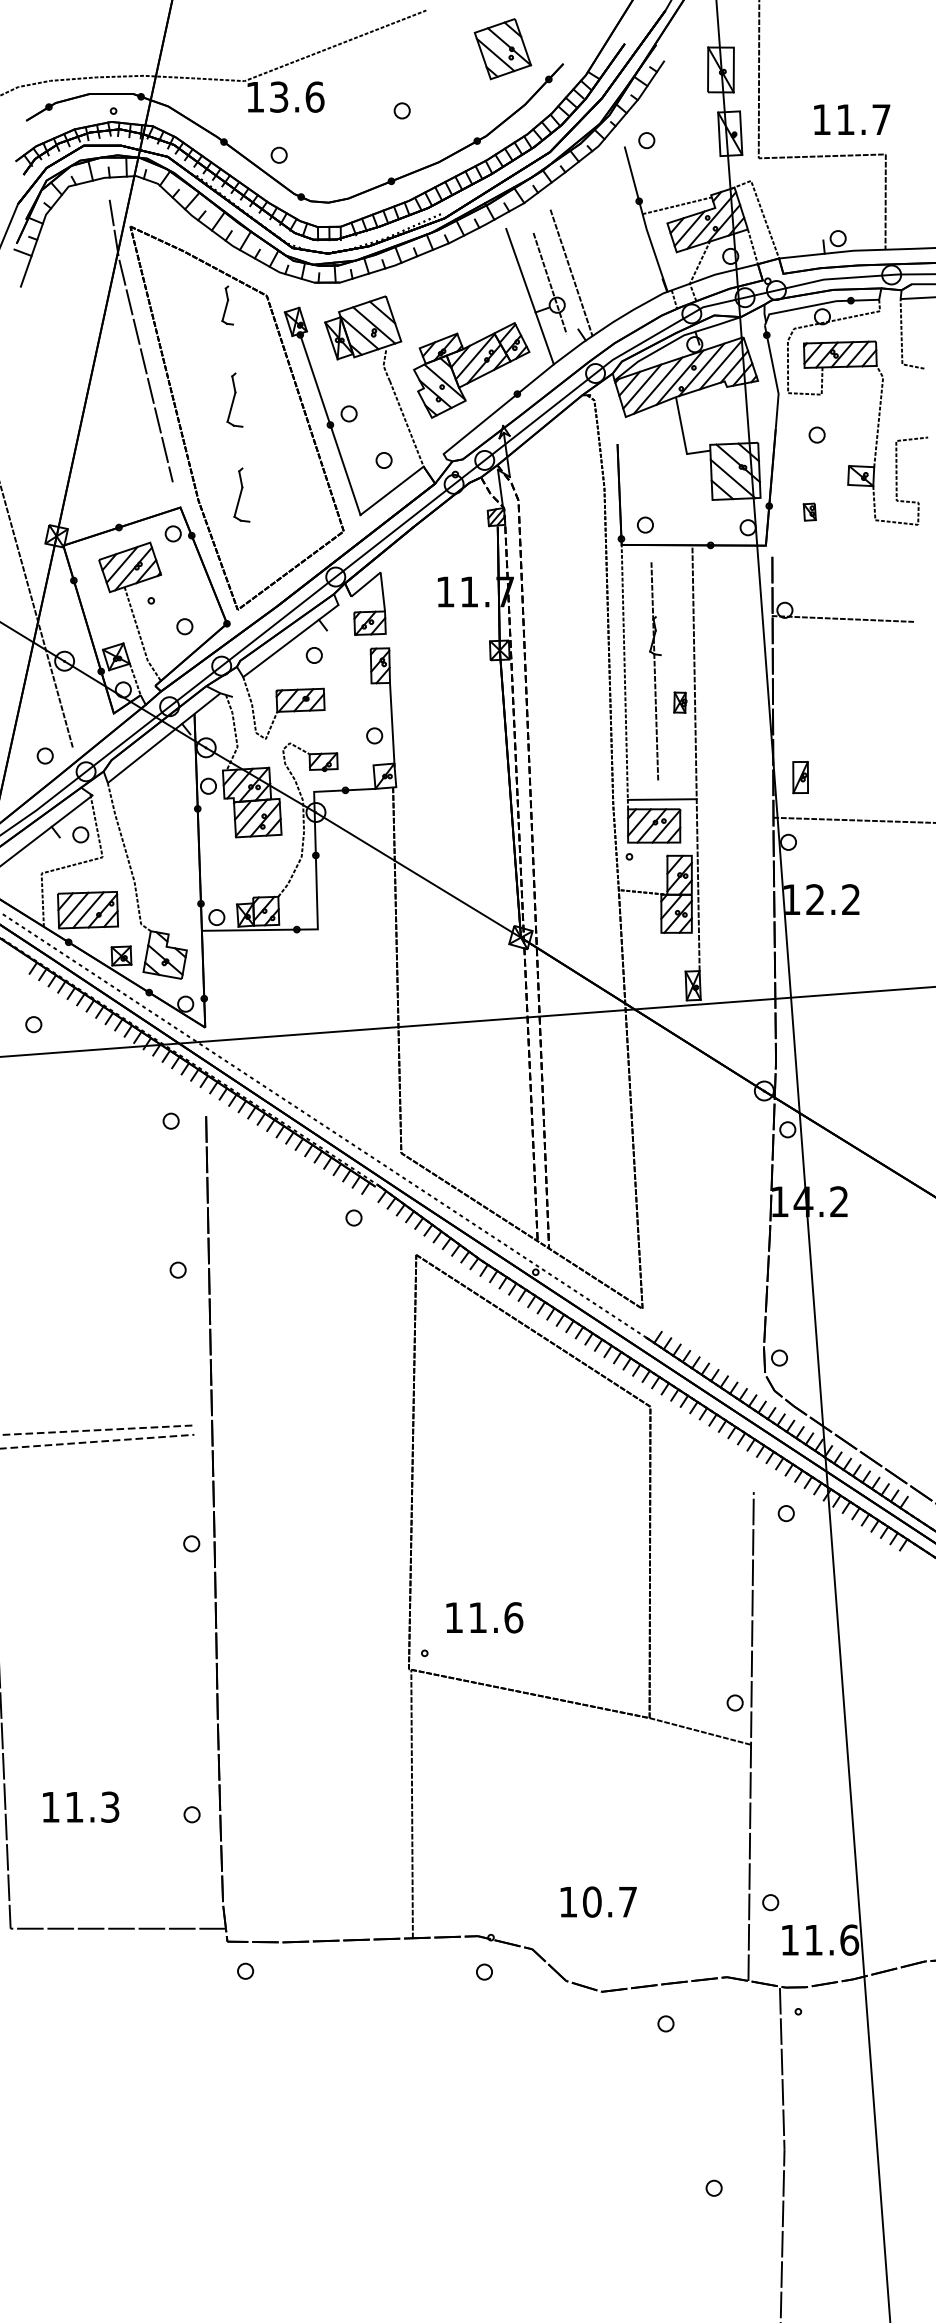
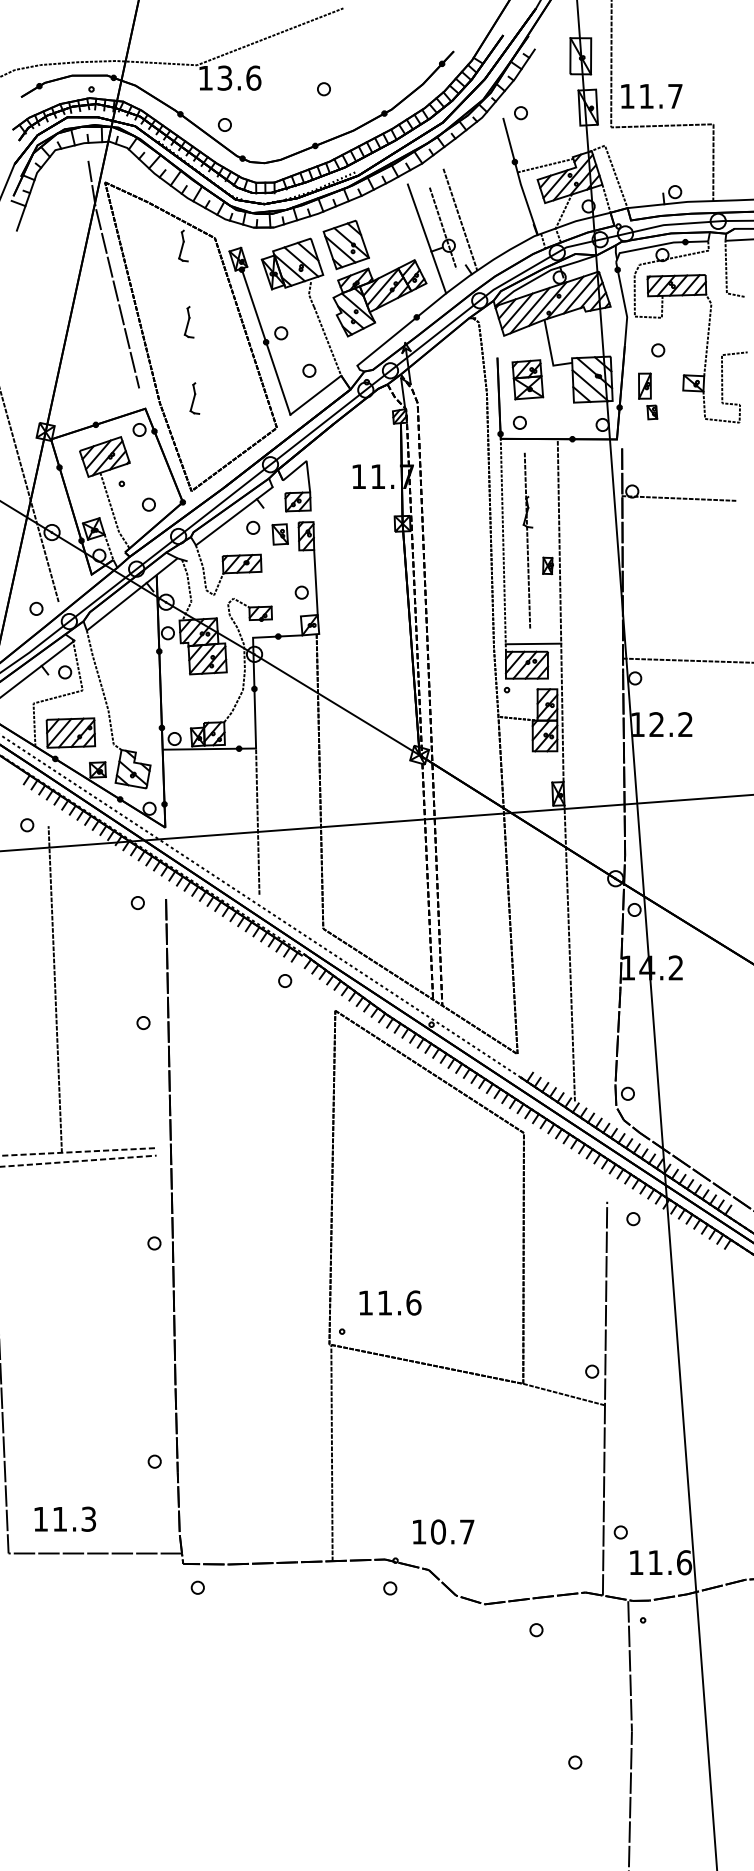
part: (502, 49) -> (345, 245), moved
text: (852, 119) -> (652, 96), moved
part: (234, 400) -> (188, 322), size x0.71
part: (655, 471) -> (528, 379), added
part: (241, 494) -> (194, 398), size x0.71
part: (347, 663) -> (279, 534), added
part: (800, 777) -> (644, 386), moved
line: (319, 1019) -> (257, 821), added
line: (706, 1183) -> (569, 953), added
line: (68, 1228) -> (55, 989), added
text: (81, 1806) -> (65, 1518), moved
text: (598, 1901) -> (443, 1531), moved

